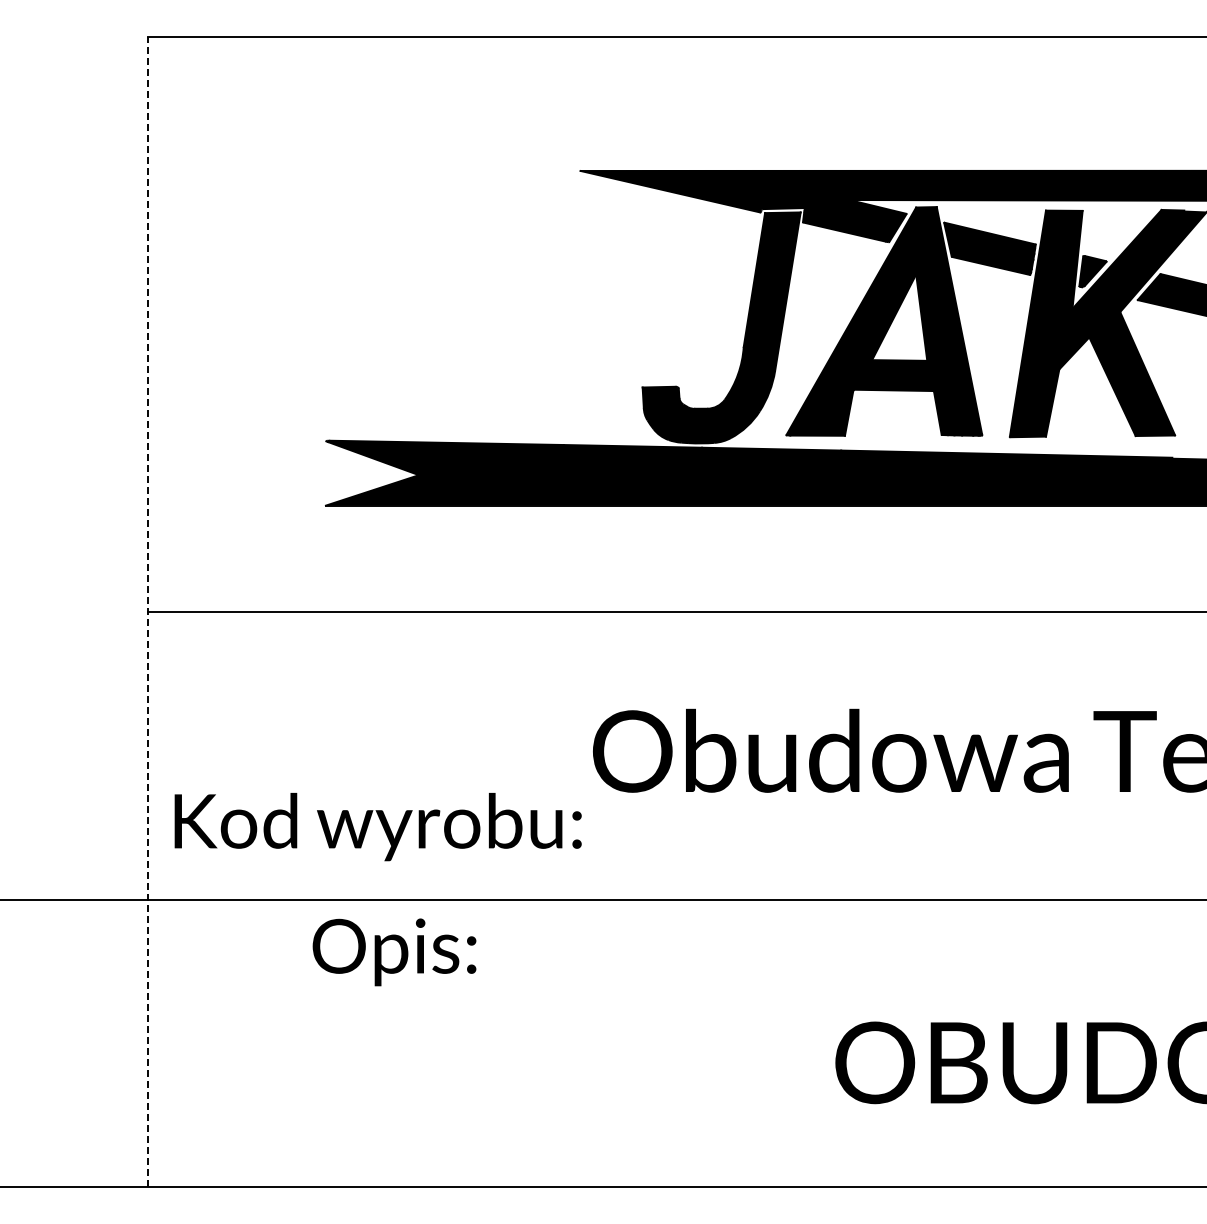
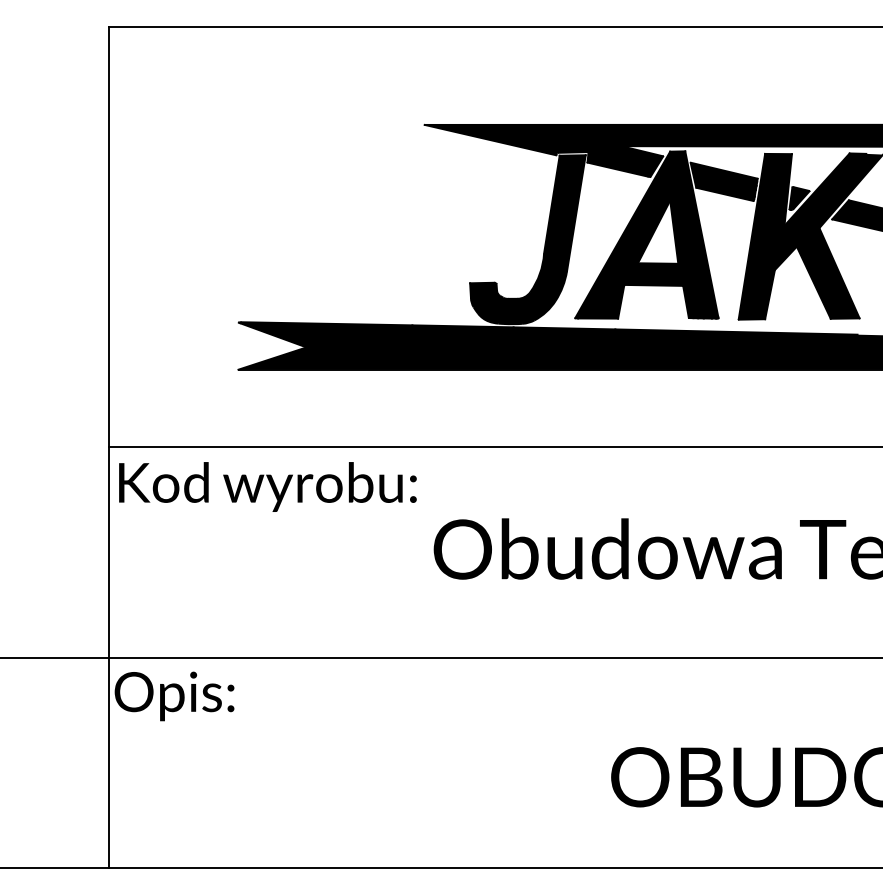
line: (148, 611) -> (108, 447), dashed -> solid
text: (377, 827) -> (267, 487), moved
text: (394, 952) -> (174, 696), moved

